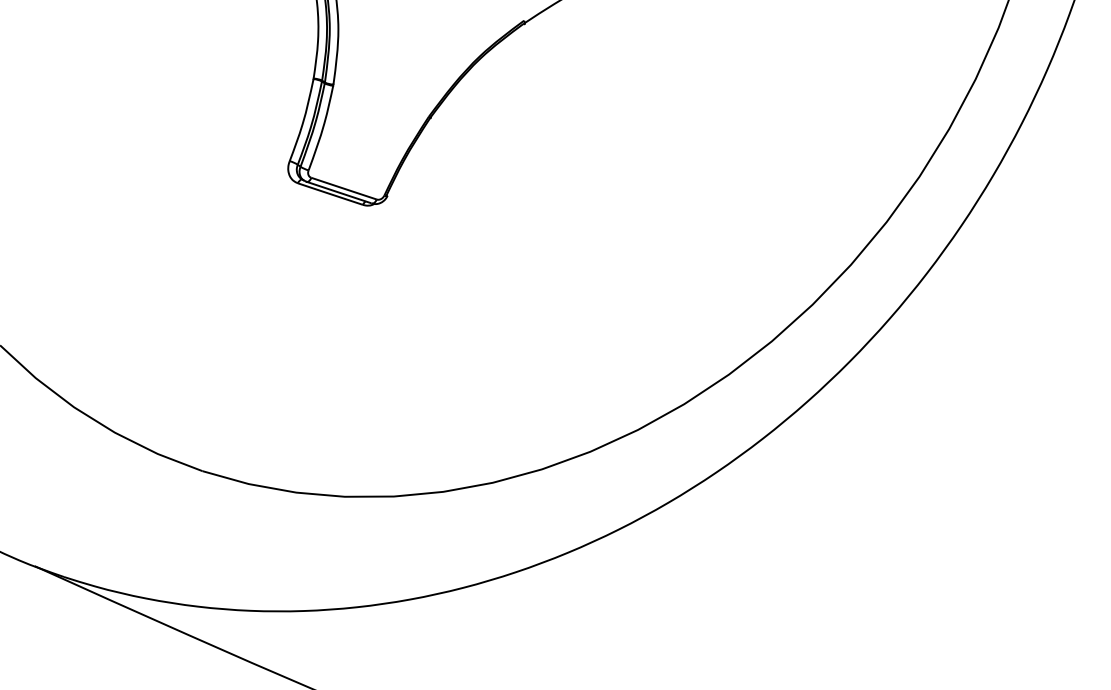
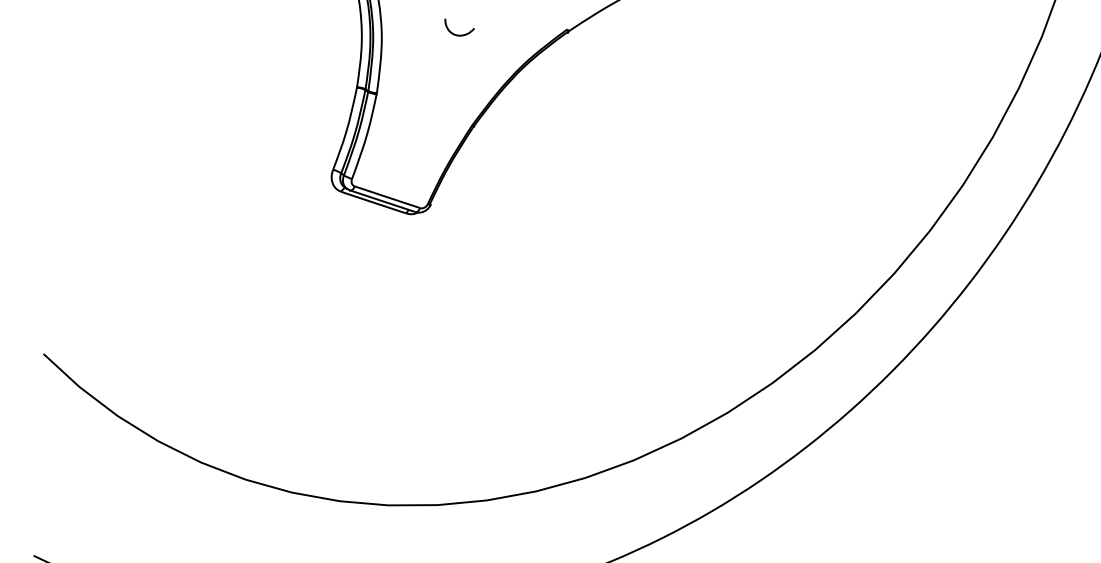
curve: (413, 25) -> (456, 34), added

